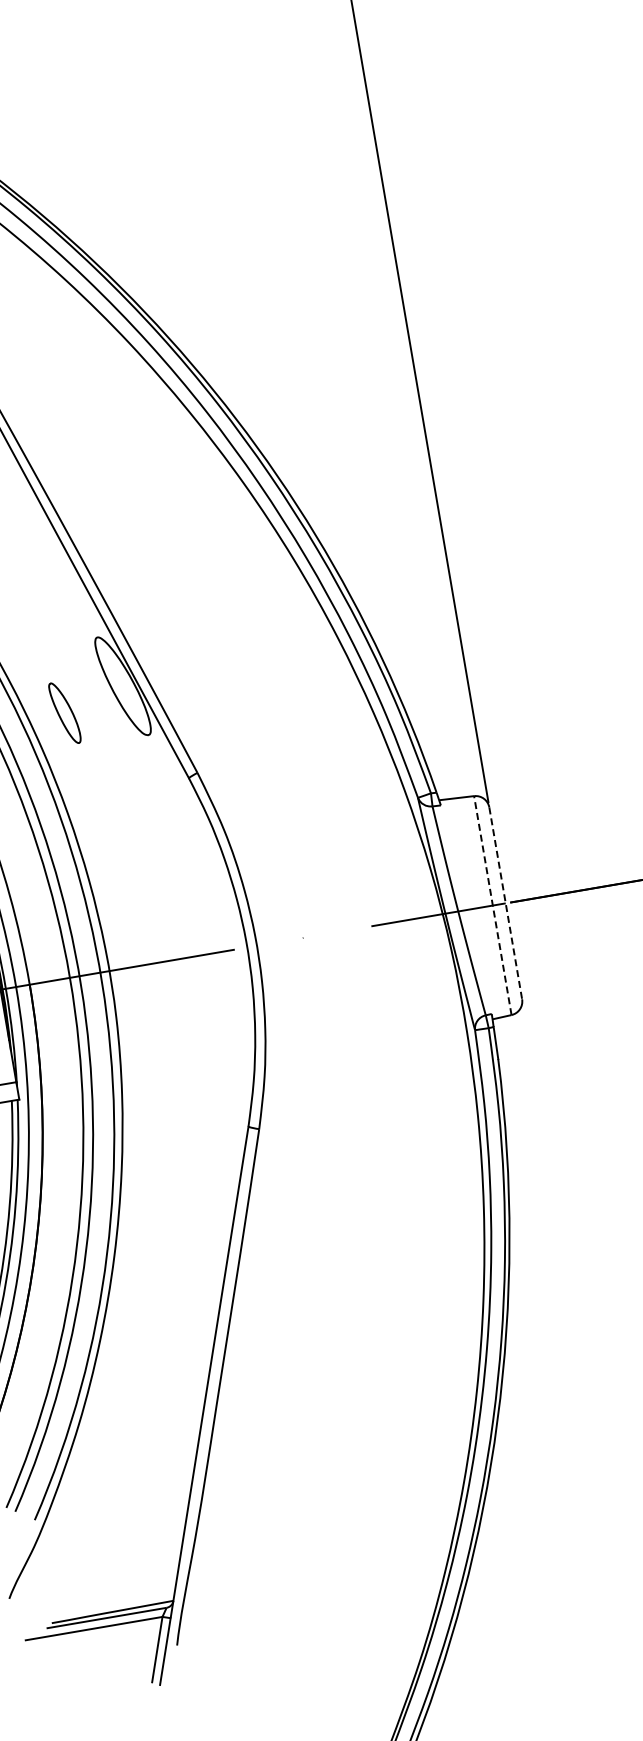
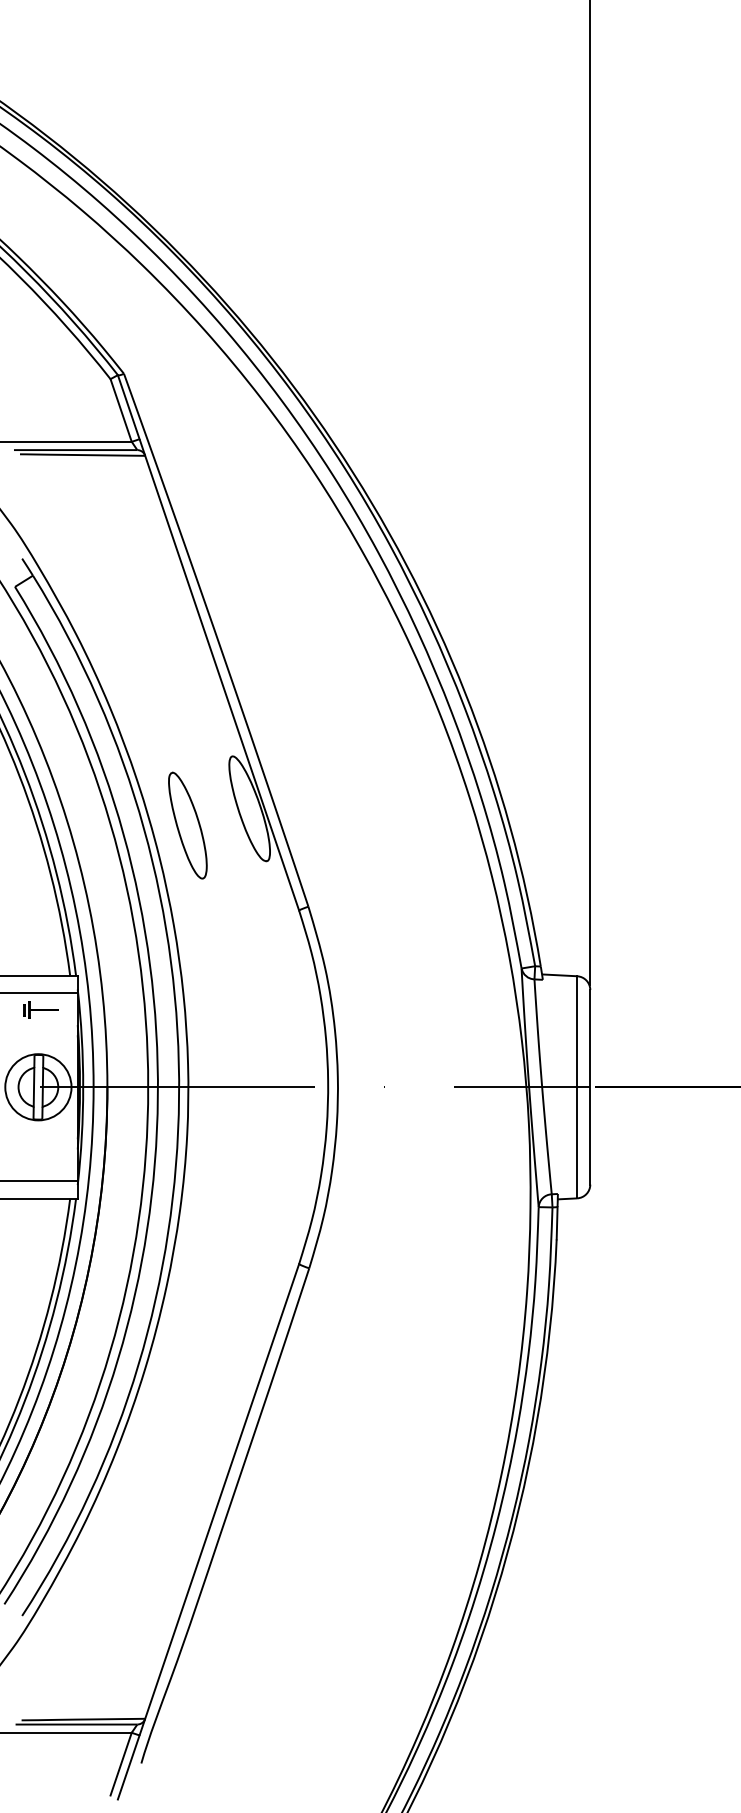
part: (64, 713) -> (187, 825), size x1.67
line: (505, 903) -> (590, 1087), dashed -> solid
line: (492, 904) -> (577, 1086), dashed -> solid

